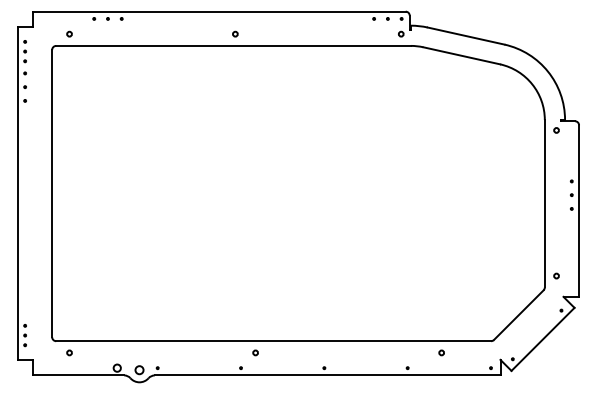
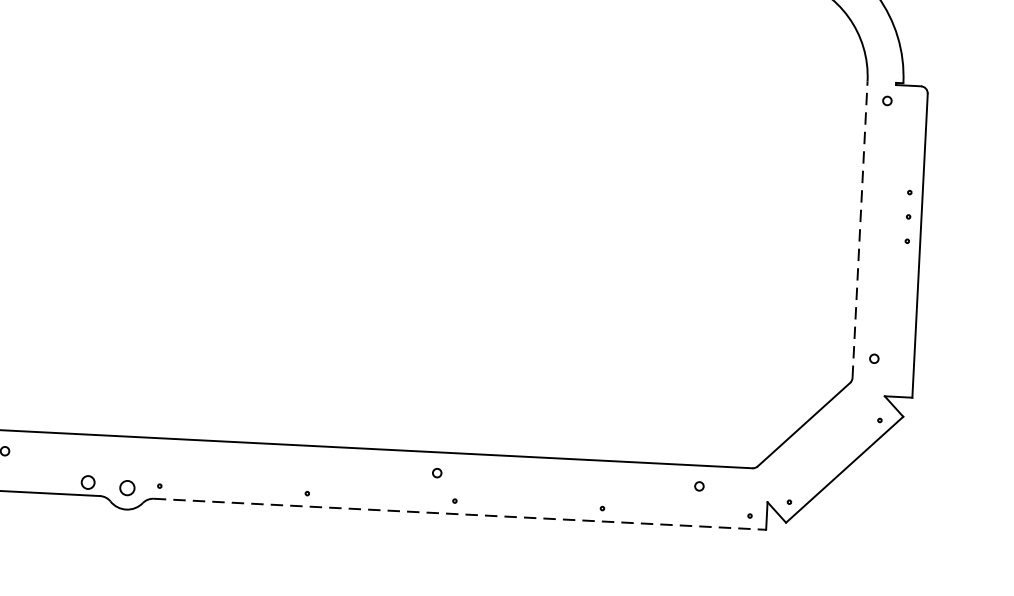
line: (544, 203) -> (859, 229), solid -> dashed
circle: (255, 352) -> (437, 472), moved
circle: (441, 352) -> (699, 485), moved
line: (327, 375) -> (459, 514), solid -> dashed

